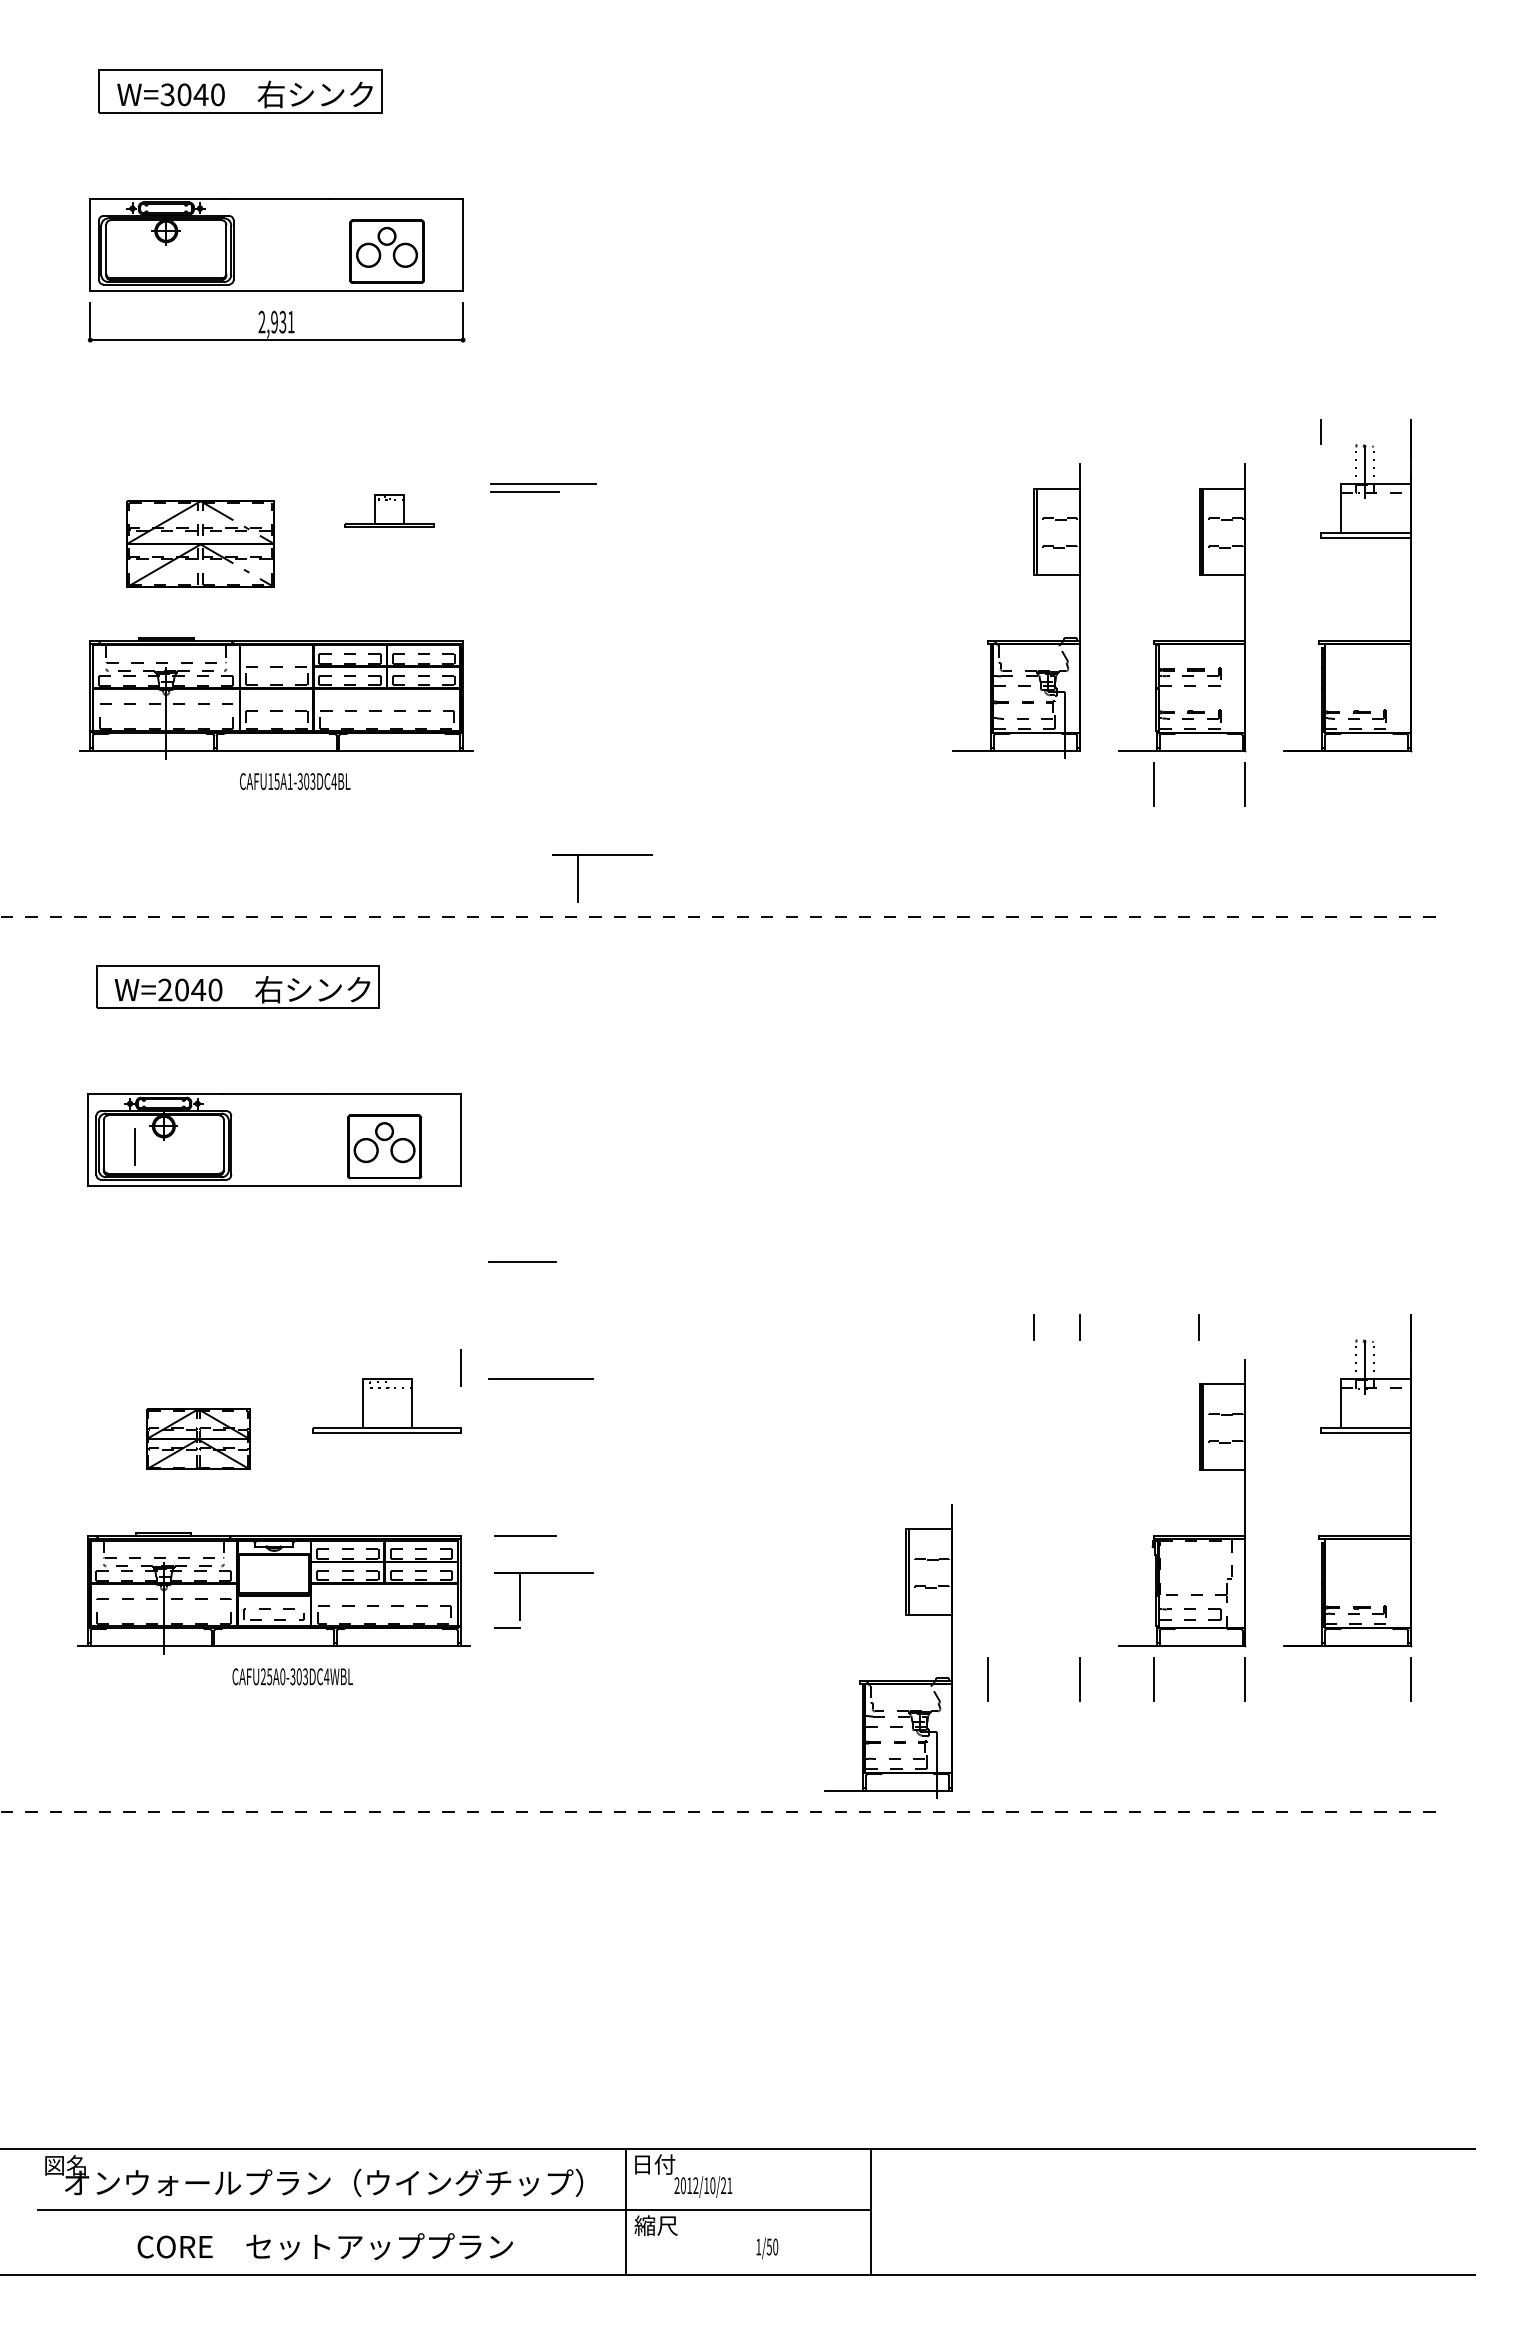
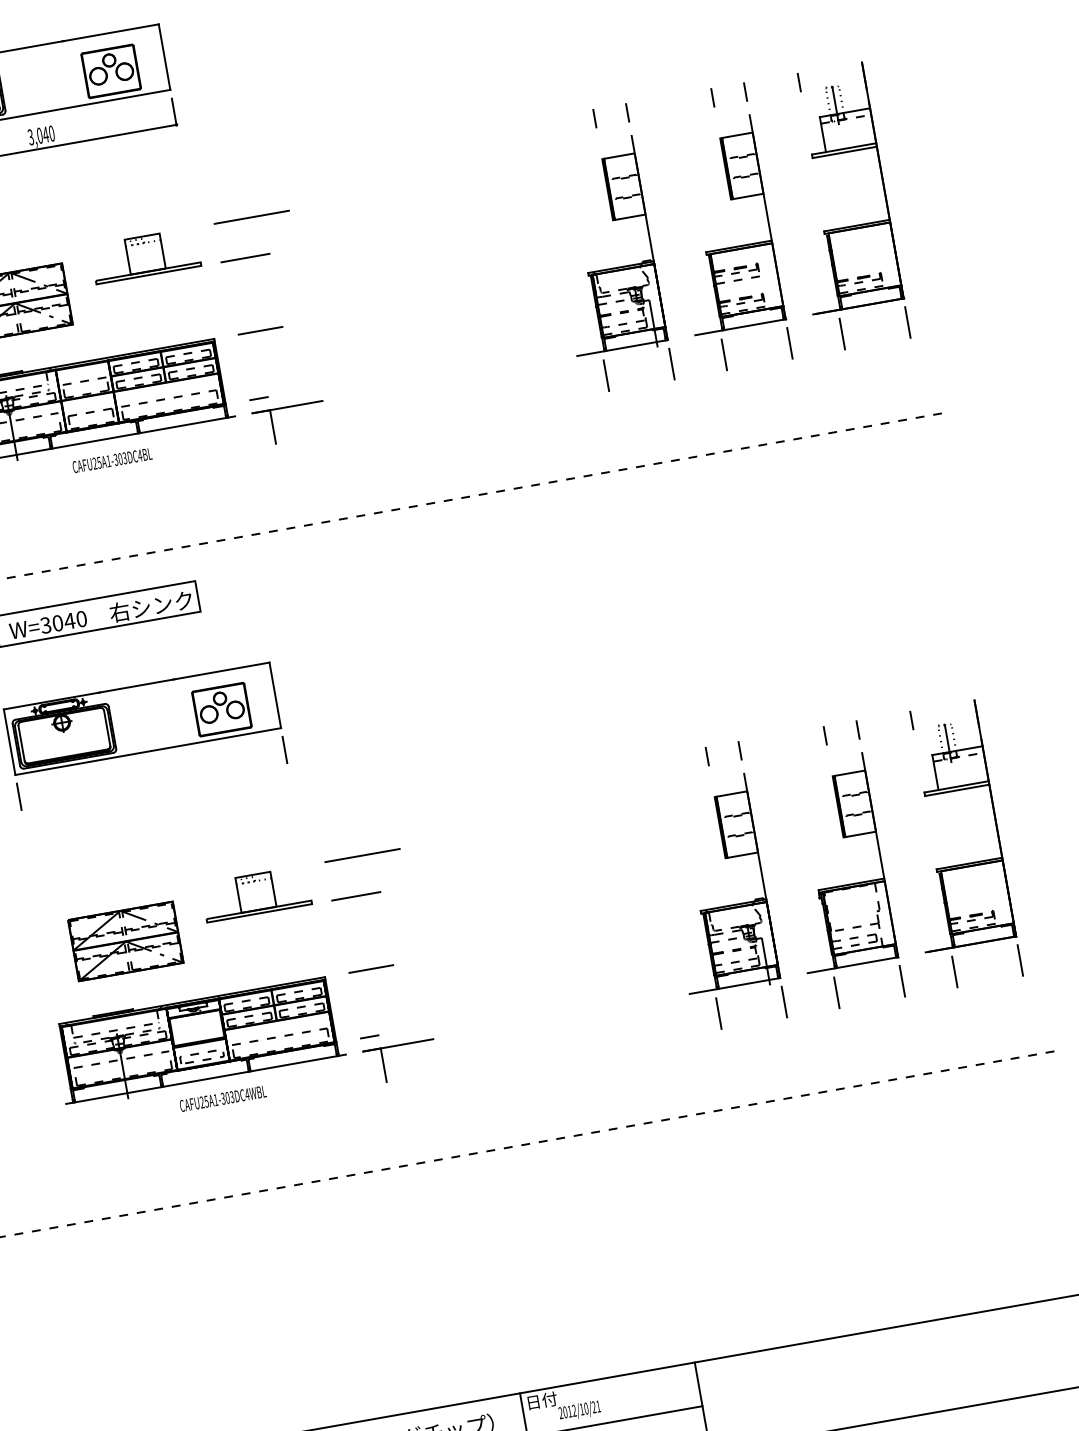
text: (276, 321) -> (41, 135), 2,931 -> 3,040
line: (1033, 431) -> (594, 118), added
line: (1079, 431) -> (627, 112), added
line: (1199, 431) -> (712, 97), added
line: (1245, 431) -> (745, 91), added
line: (524, 491) -> (245, 257), moved
part: (389, 510) -> (145, 255), size x1.67
line: (527, 640) -> (260, 330), added
line: (509, 732) -> (258, 398), added
text: (270, 781) -> (94, 463), CAFU15A1-303DC4BL -> CAFU25A1-303DC4BL
line: (987, 784) -> (606, 375), added
line: (1079, 784) -> (671, 364), added
line: (1319, 784) -> (842, 333), added
line: (1410, 784) -> (907, 322), added
part: (602, 855) -> (287, 407), moved
text: (165, 990) -> (46, 625), W=2040 -> W=3040
line: (134, 1146) -> (18, 796), moved
line: (522, 1261) -> (356, 895), moved
line: (1245, 1327) -> (858, 730), added
line: (1320, 1327) -> (911, 720), added
line: (460, 1367) -> (284, 749), moved
part: (198, 1438) -> (125, 940), size x1.43
part: (543, 1573) -> (397, 1045), moved
text: (282, 1676) -> (215, 1099), CAFU25A0-303DC4WBL -> CAFU25A1-303DC4WBL
line: (1319, 1679) -> (955, 971), added
part: (888, 1680) -> (721, 907), moved

